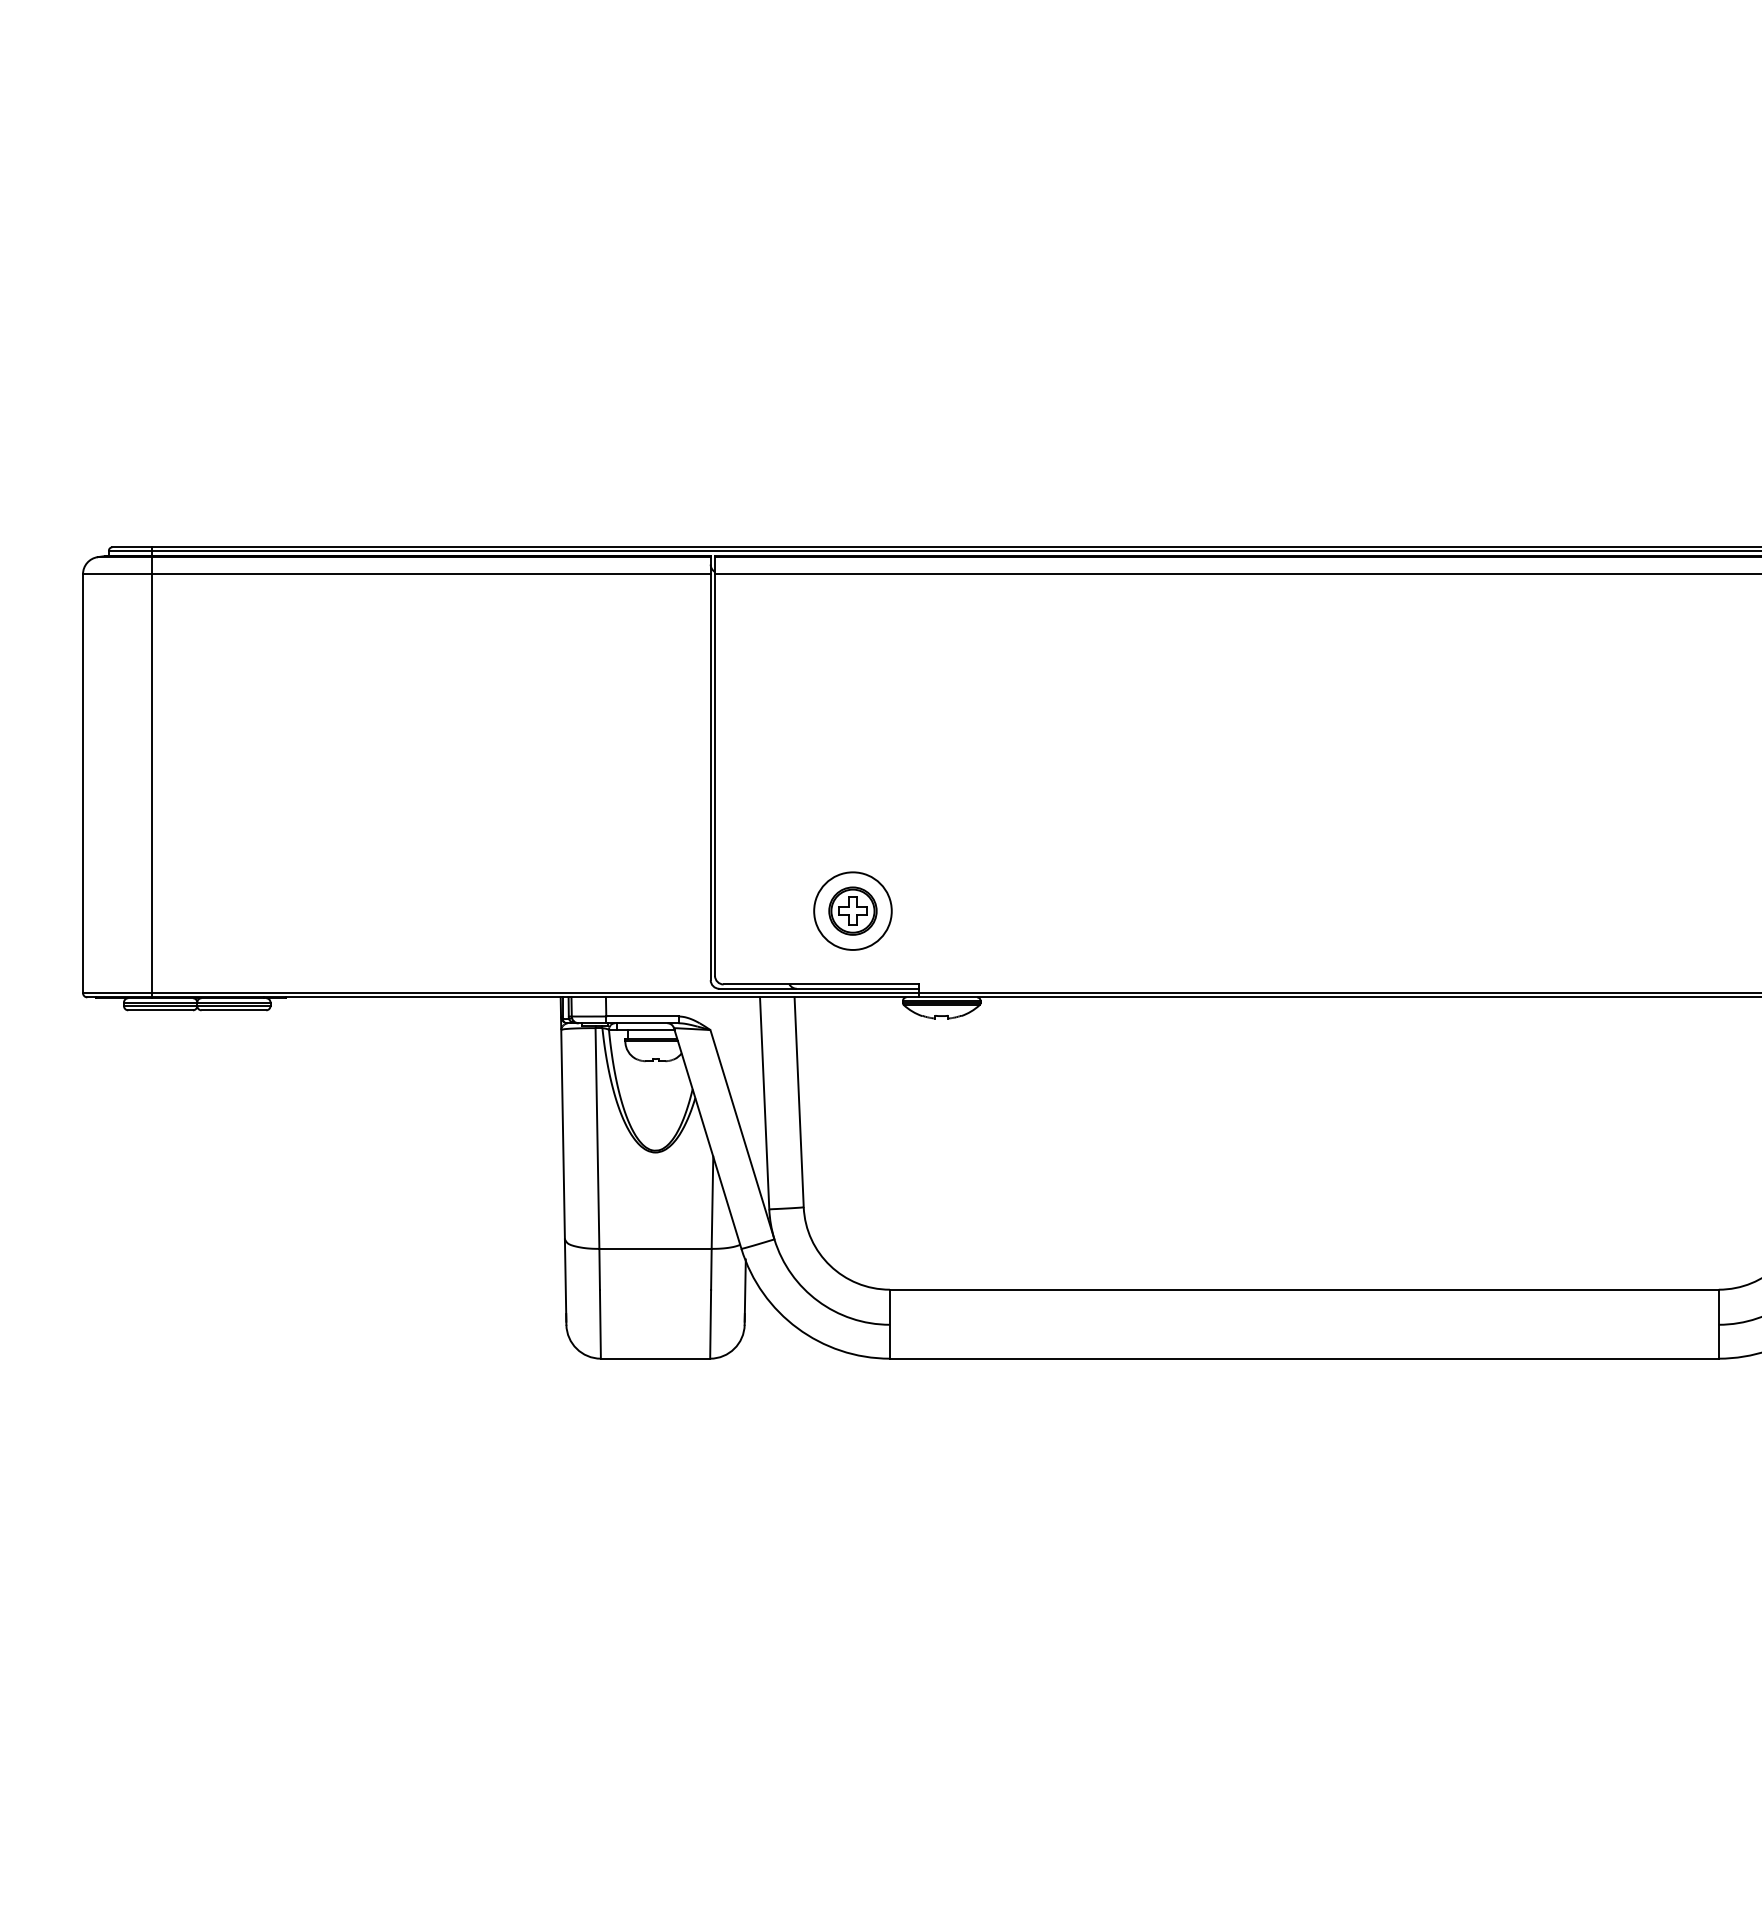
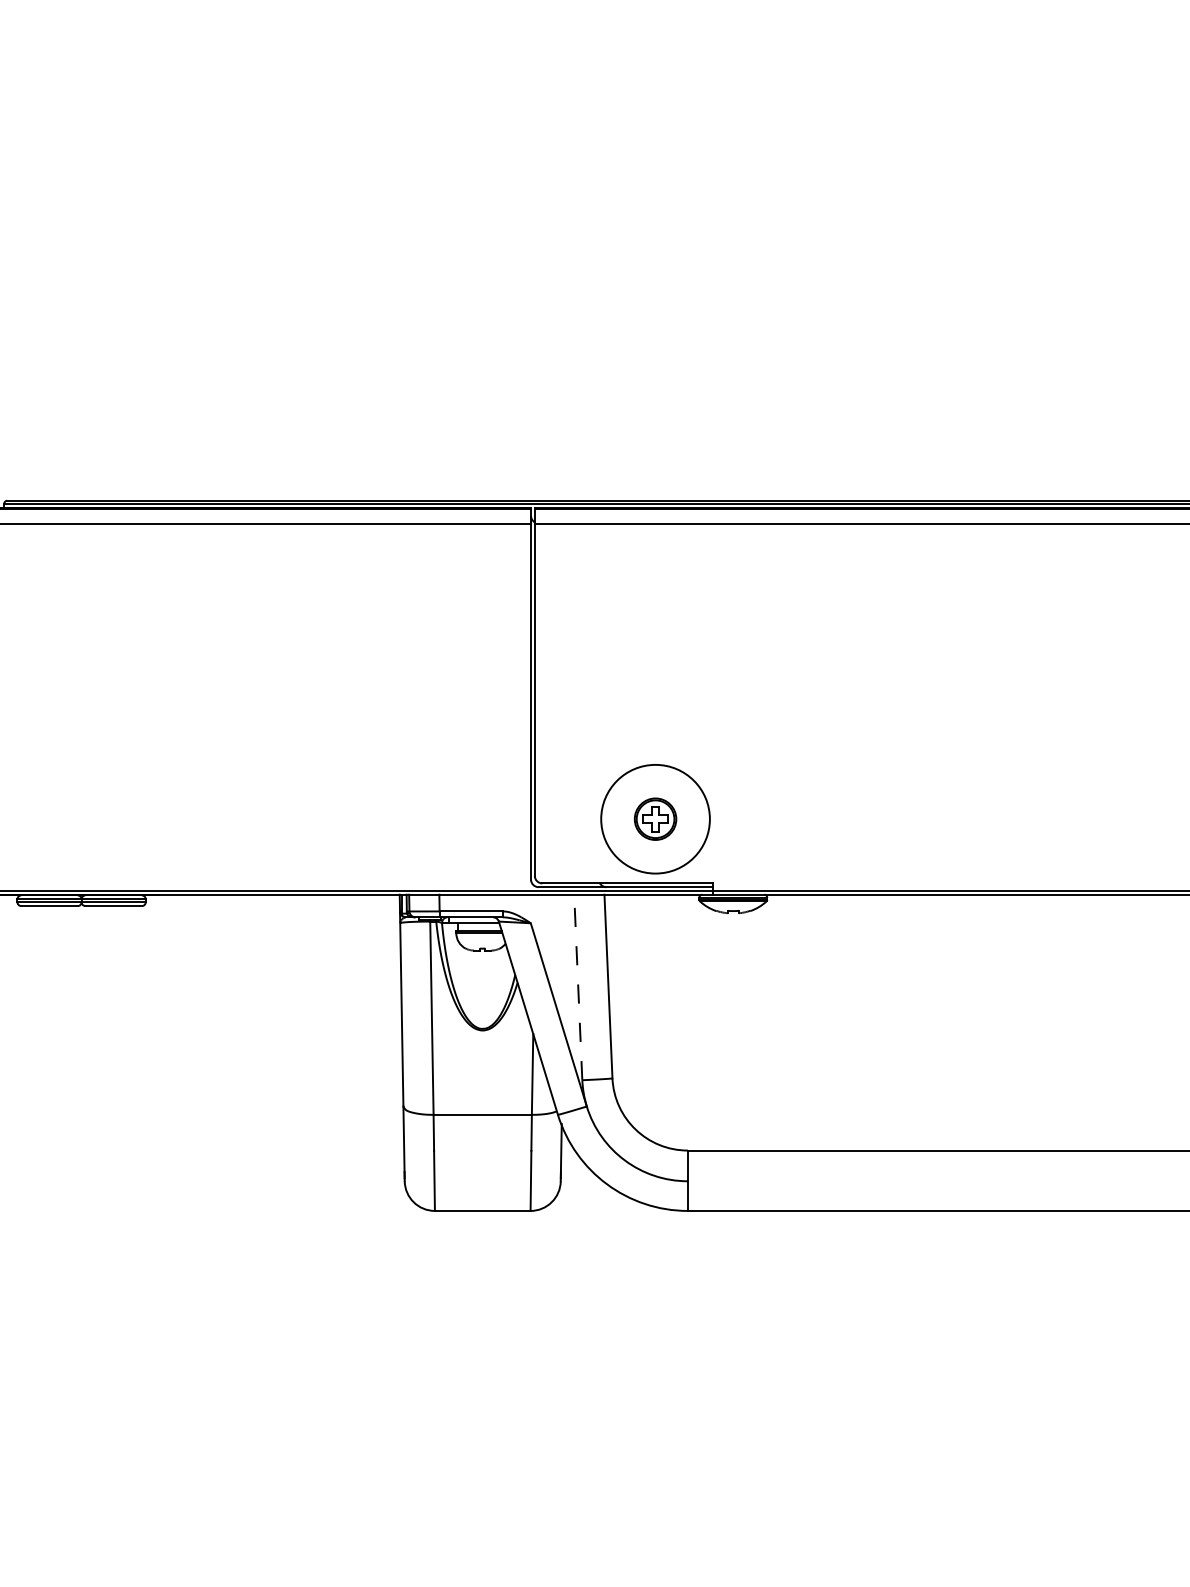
line: (152, 772) -> (42, 697), removed
circle: (852, 910) -> (655, 818), size x1.6
line: (764, 1102) -> (578, 986), solid -> dashed

